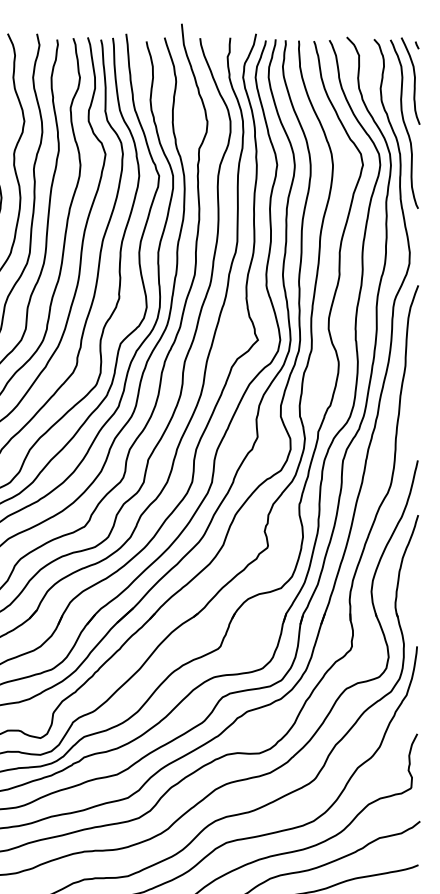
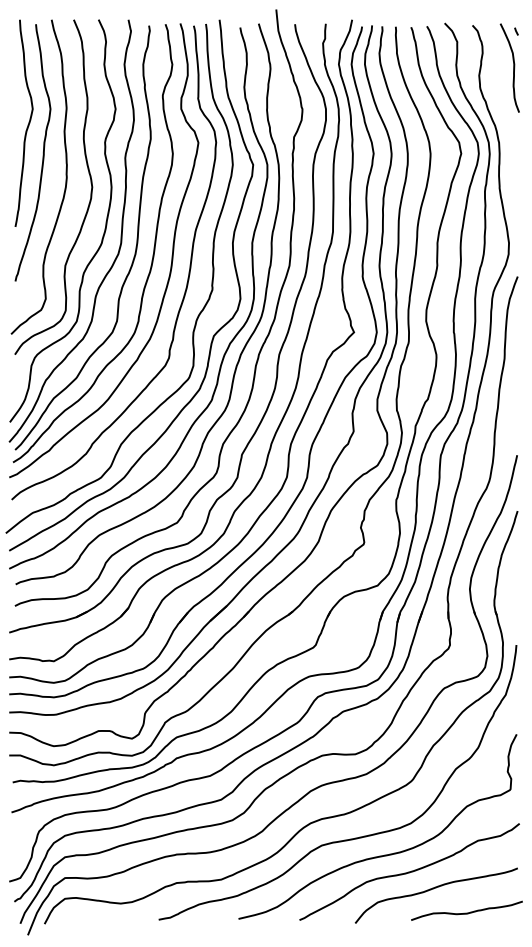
curve: (404, 123) -> (503, 111), removed

